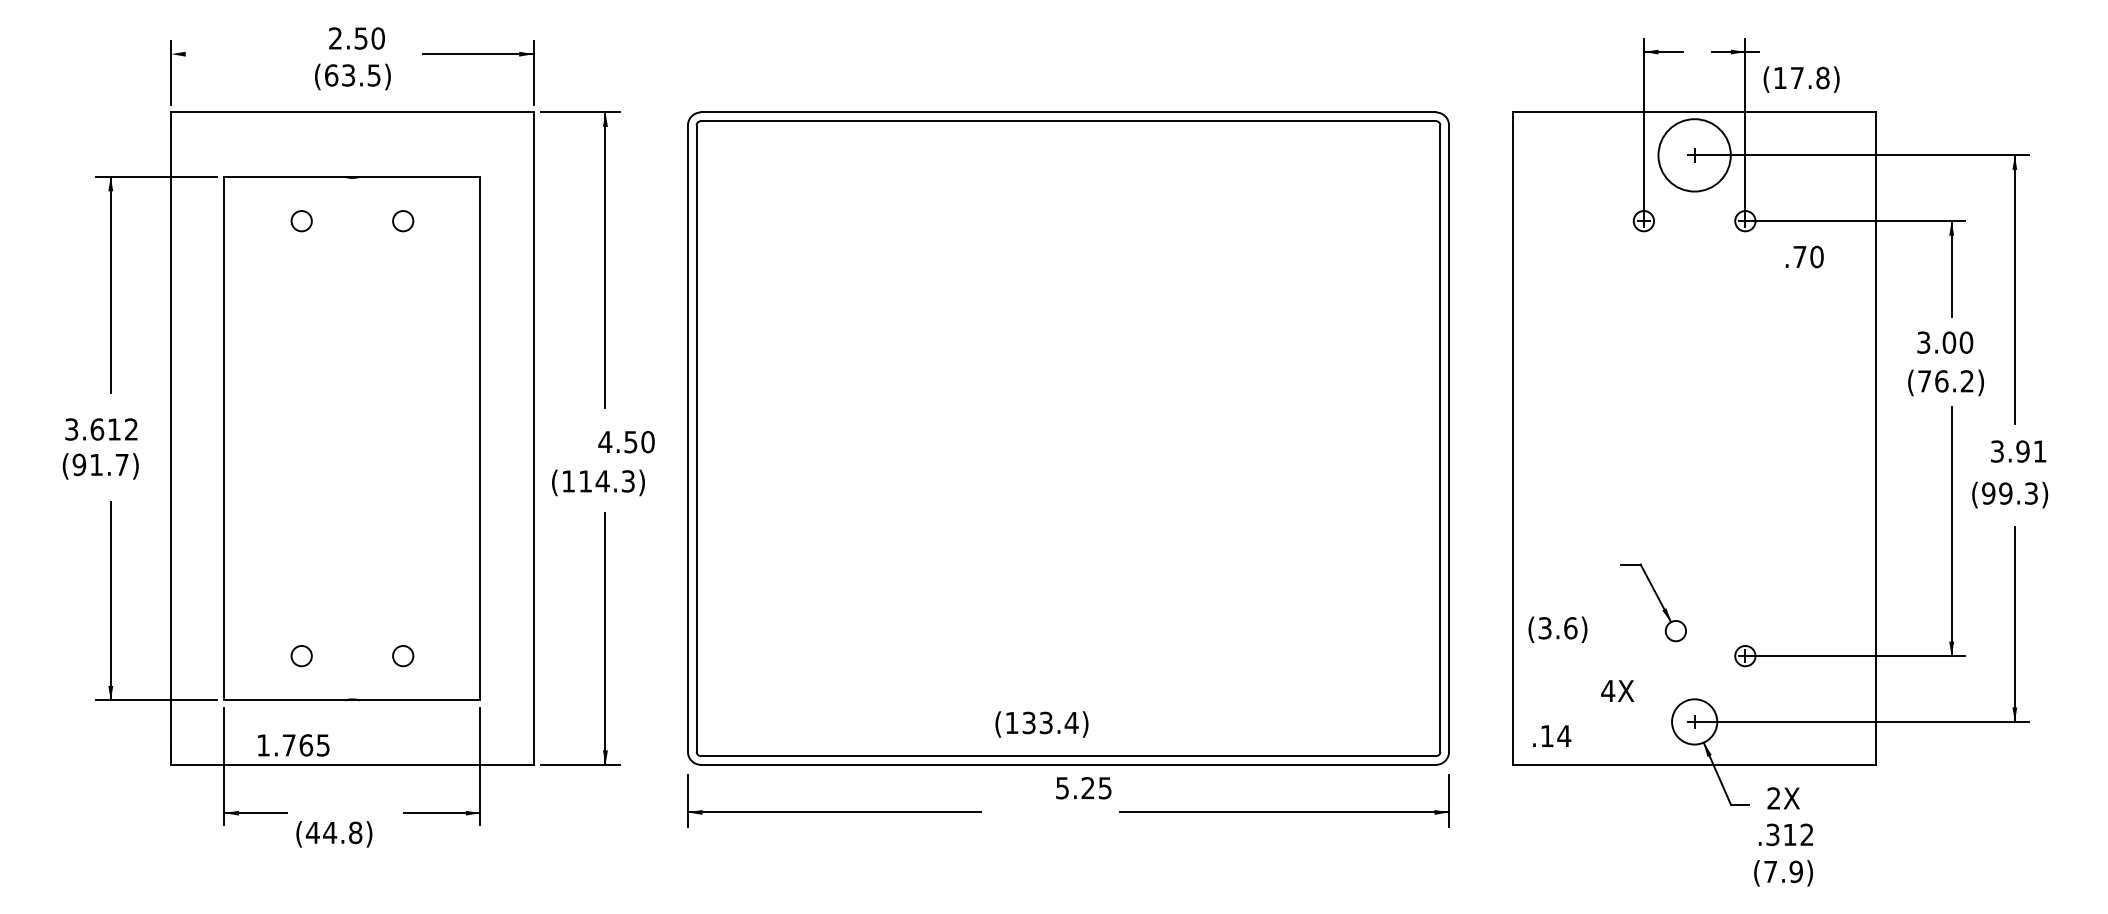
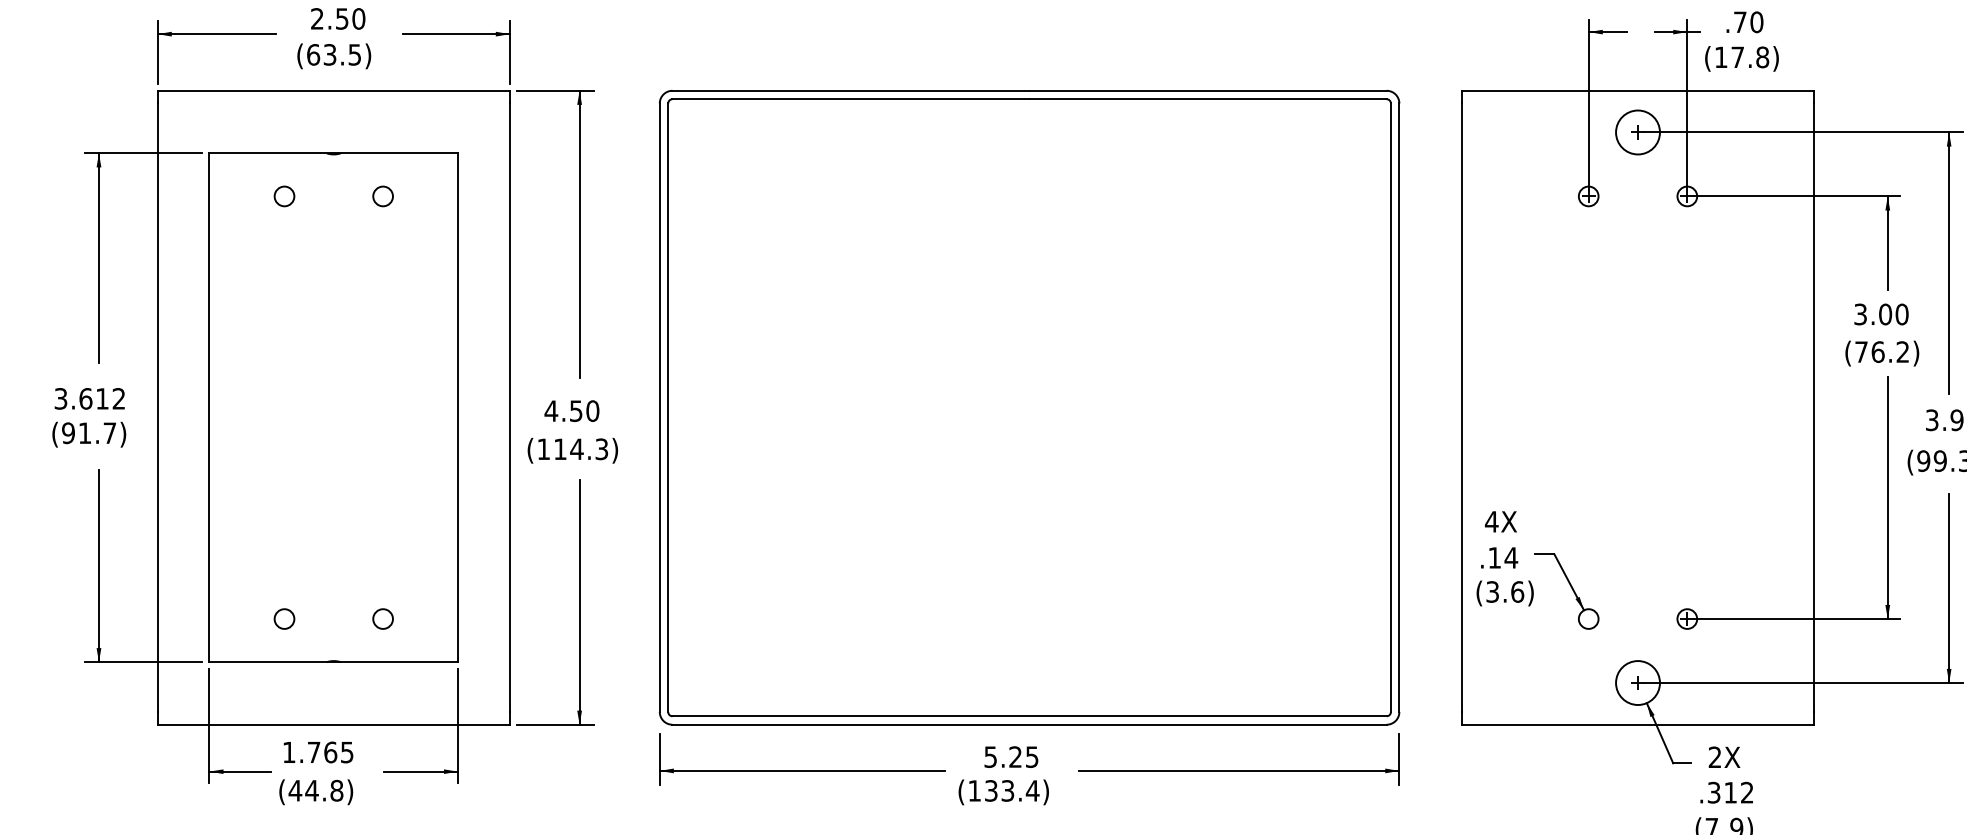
line: (231, 54) -> (216, 34), added
circle: (1694, 154) -> (1637, 131), size x0.62
text: (1804, 256) -> (1744, 21), moved
text: (626, 442) -> (571, 411), moved
part: (1653, 602) -> (1566, 591), moved
text: (1617, 690) -> (1500, 521), moved
text: (1041, 724) -> (1003, 792), moved
text: (1552, 735) -> (1499, 557), moved
text: (293, 745) -> (318, 752), moved
text: (1083, 788) -> (1011, 757), moved

